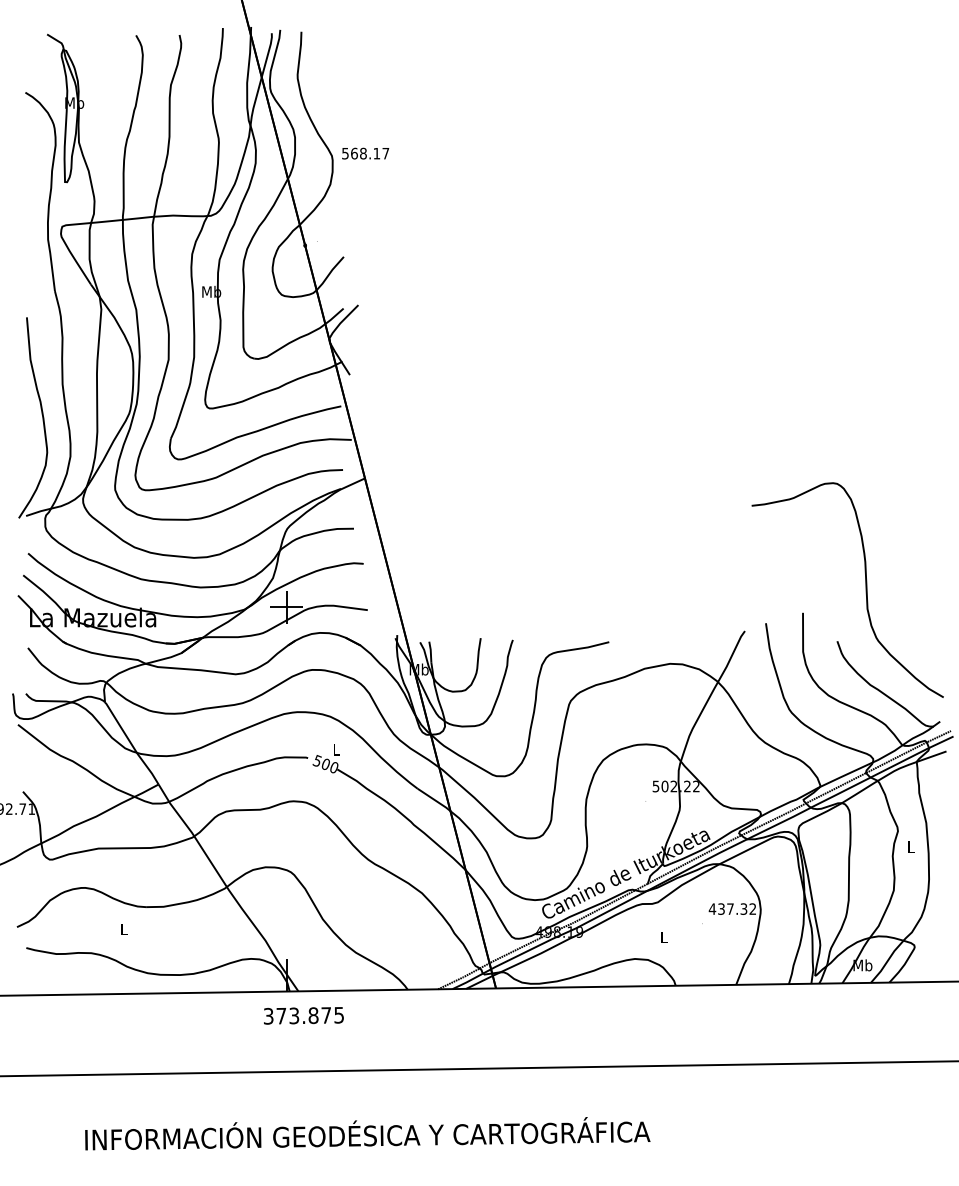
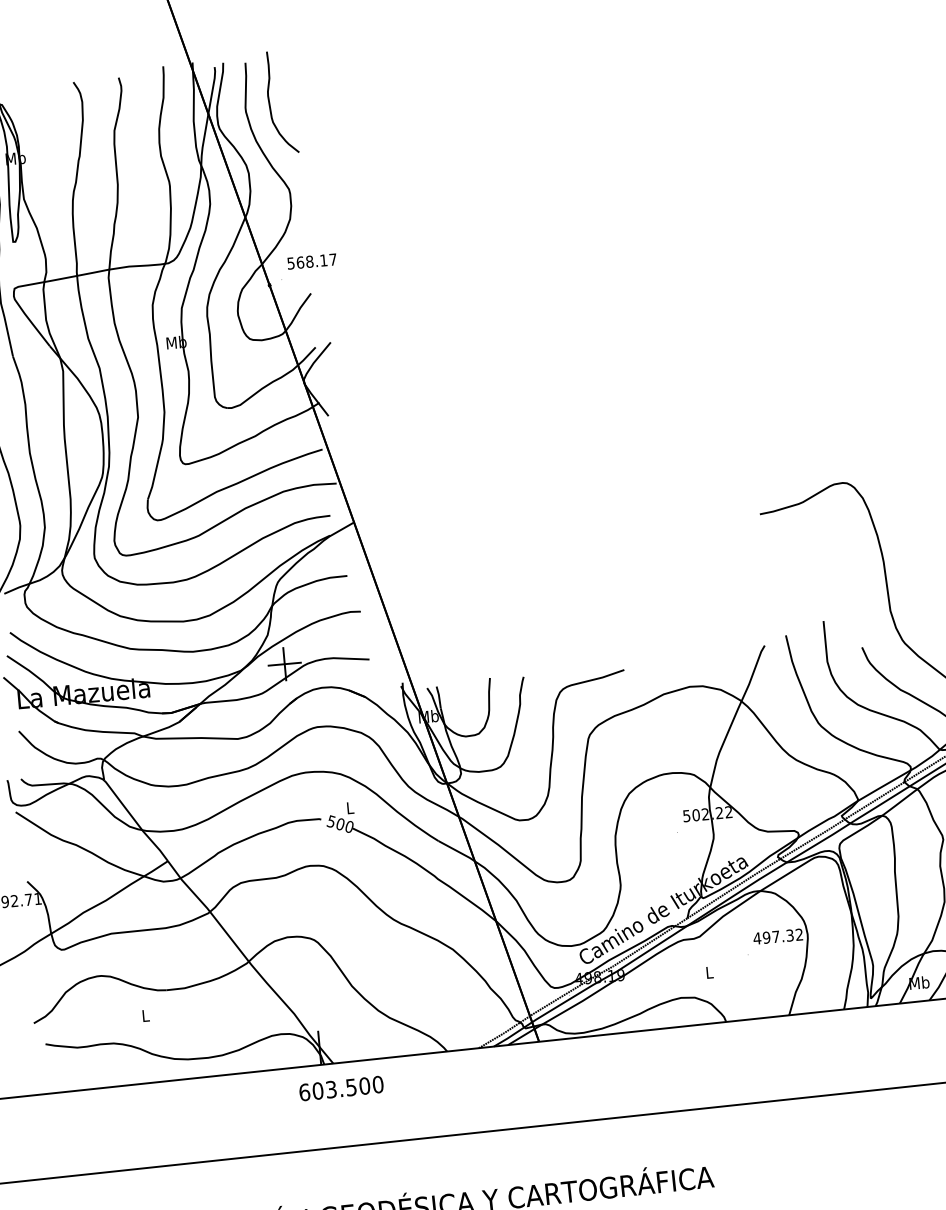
curve: (321, 72) -> (270, 103), added
text: (365, 153) -> (311, 261), moved
text: (721, 908) -> (766, 937), 437.32 -> 497.32
text: (303, 1015) -> (340, 1088), 373.875 -> 603.500

